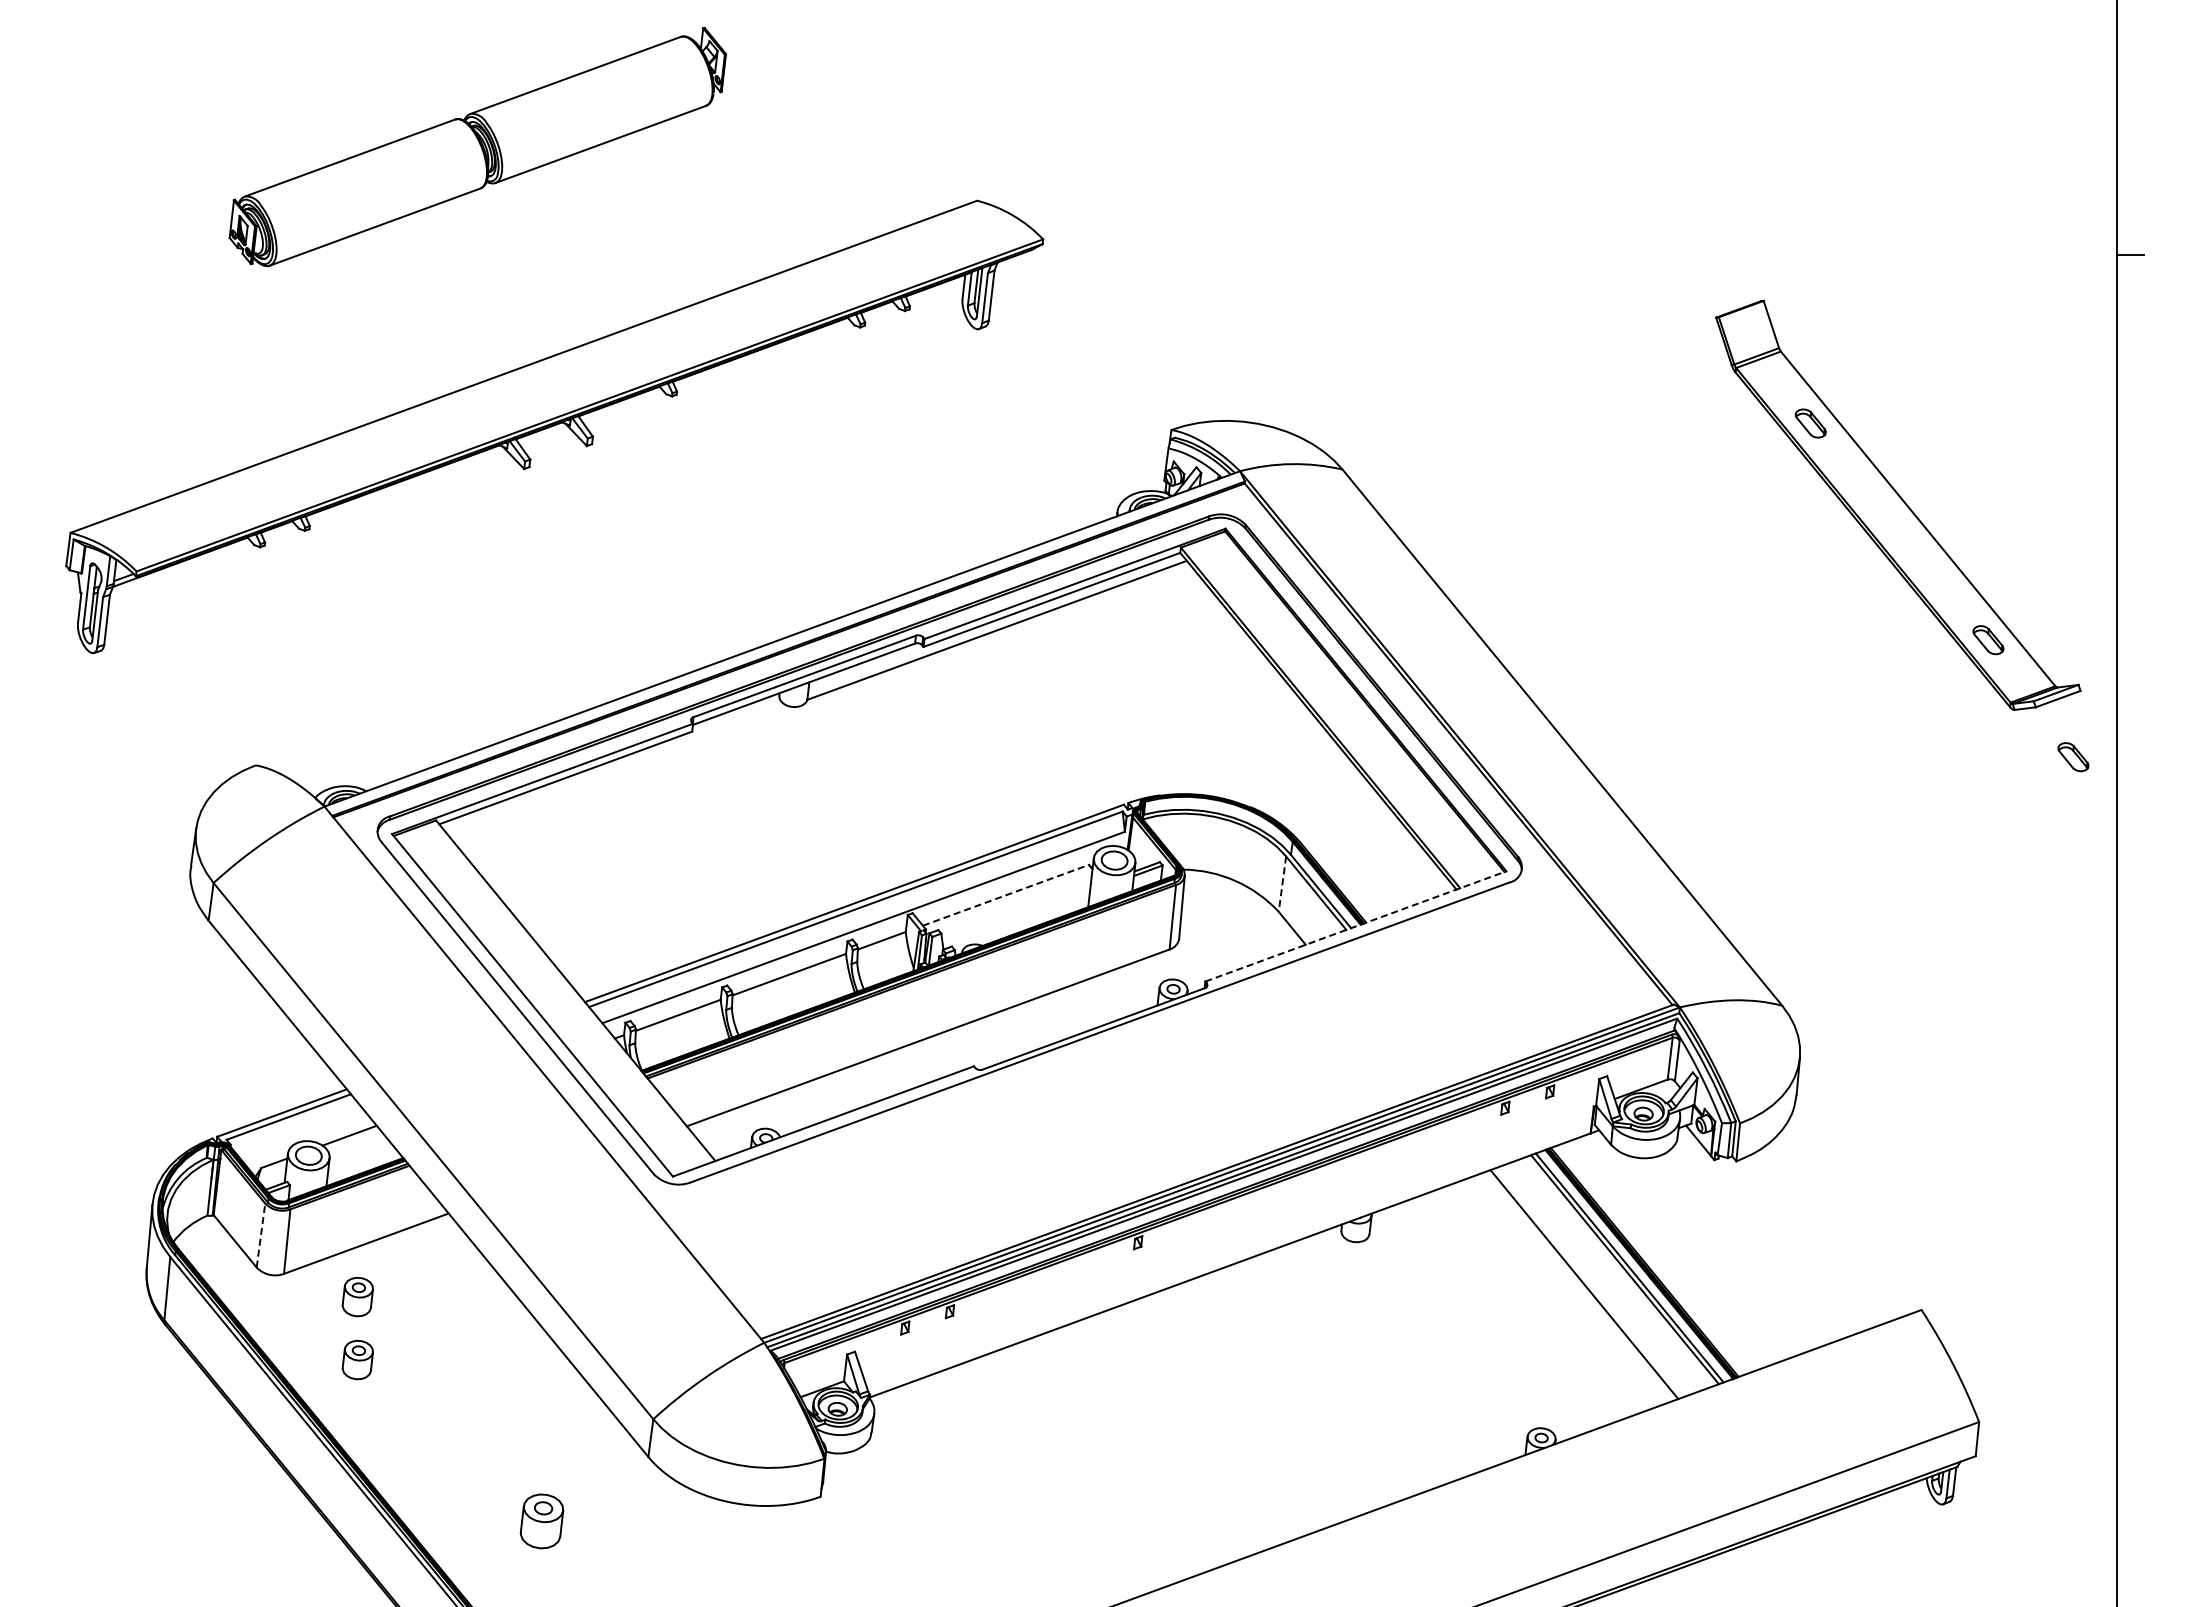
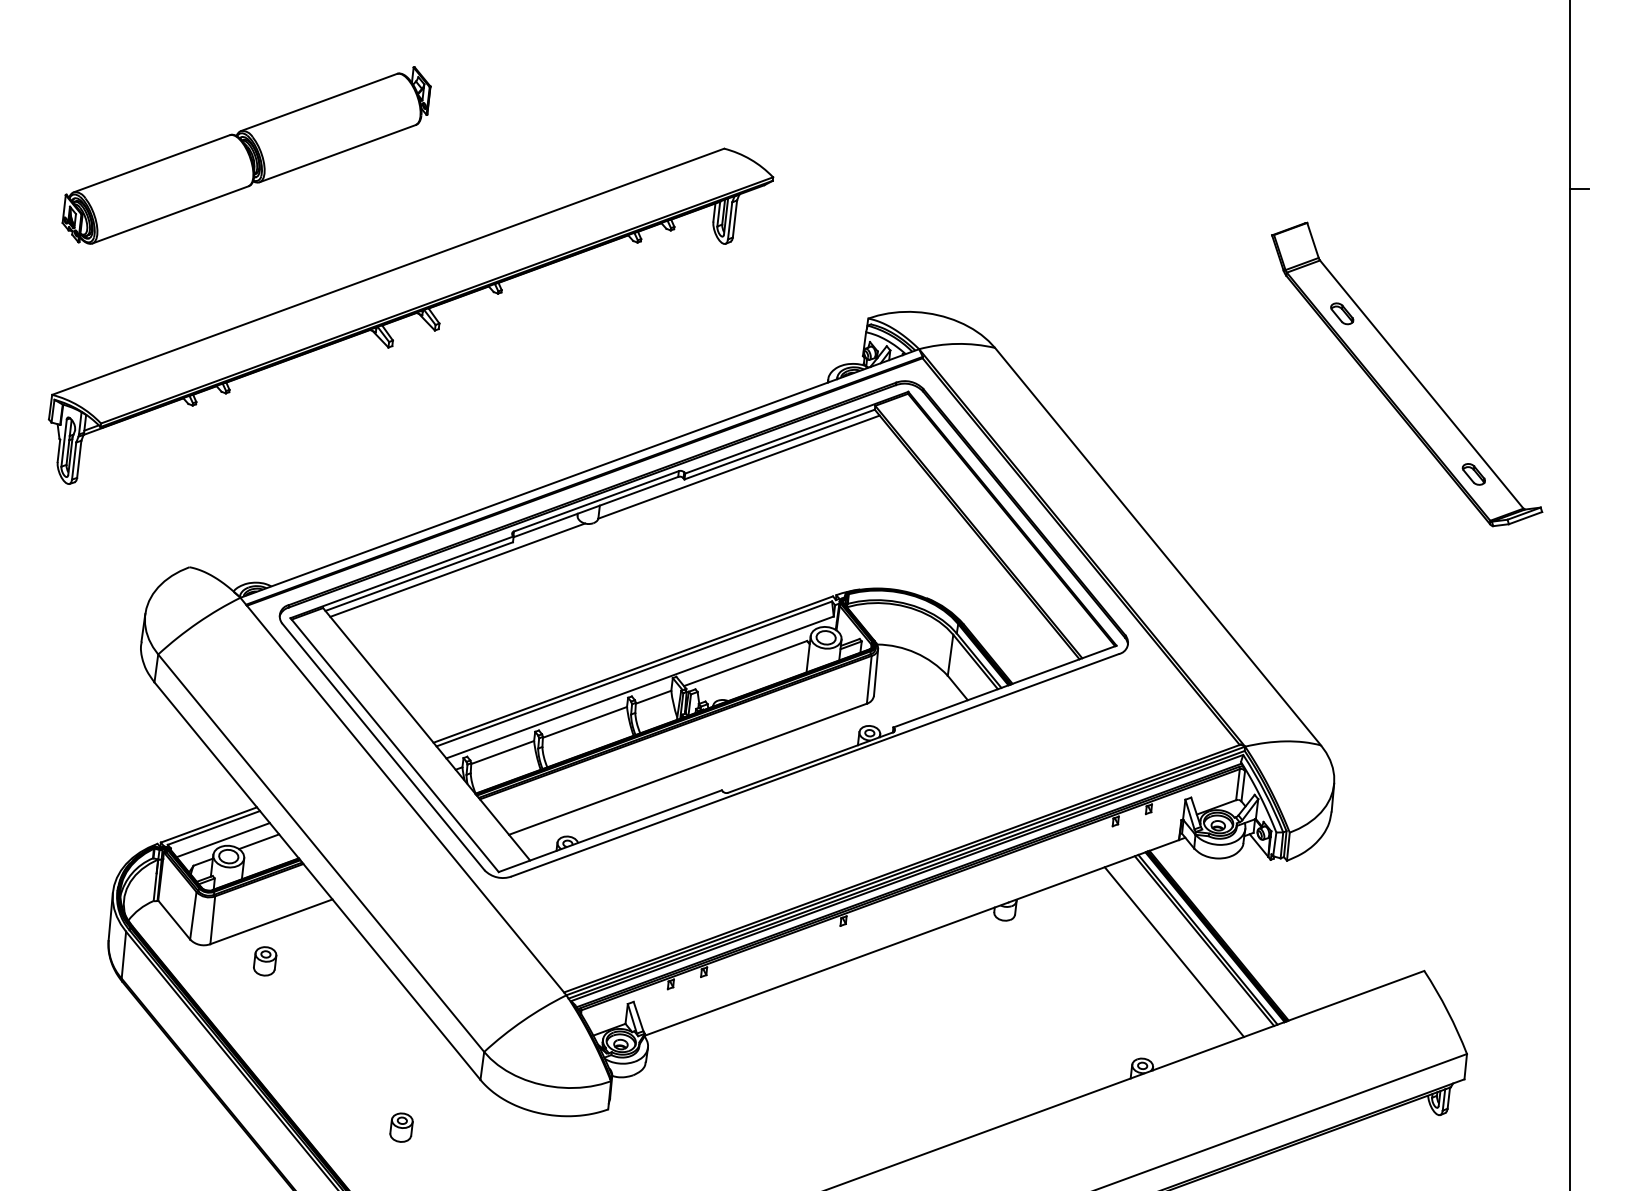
part: (477, 146) -> (246, 155), moved
part: (2073, 757) -> (1536, 561), removed
line: (617, 769) -> (457, 570), added
line: (1282, 884) -> (950, 655), dashed -> solid
line: (1006, 895) -> (745, 663), dashed -> solid
line: (1356, 926) -> (1005, 686), dashed -> solid
line: (301, 1133) -> (223, 840), added
line: (261, 1235) -> (193, 915), dashed -> solid
part: (357, 1359) -> (264, 1007), removed
part: (541, 1521) -> (401, 1127), size x0.71

